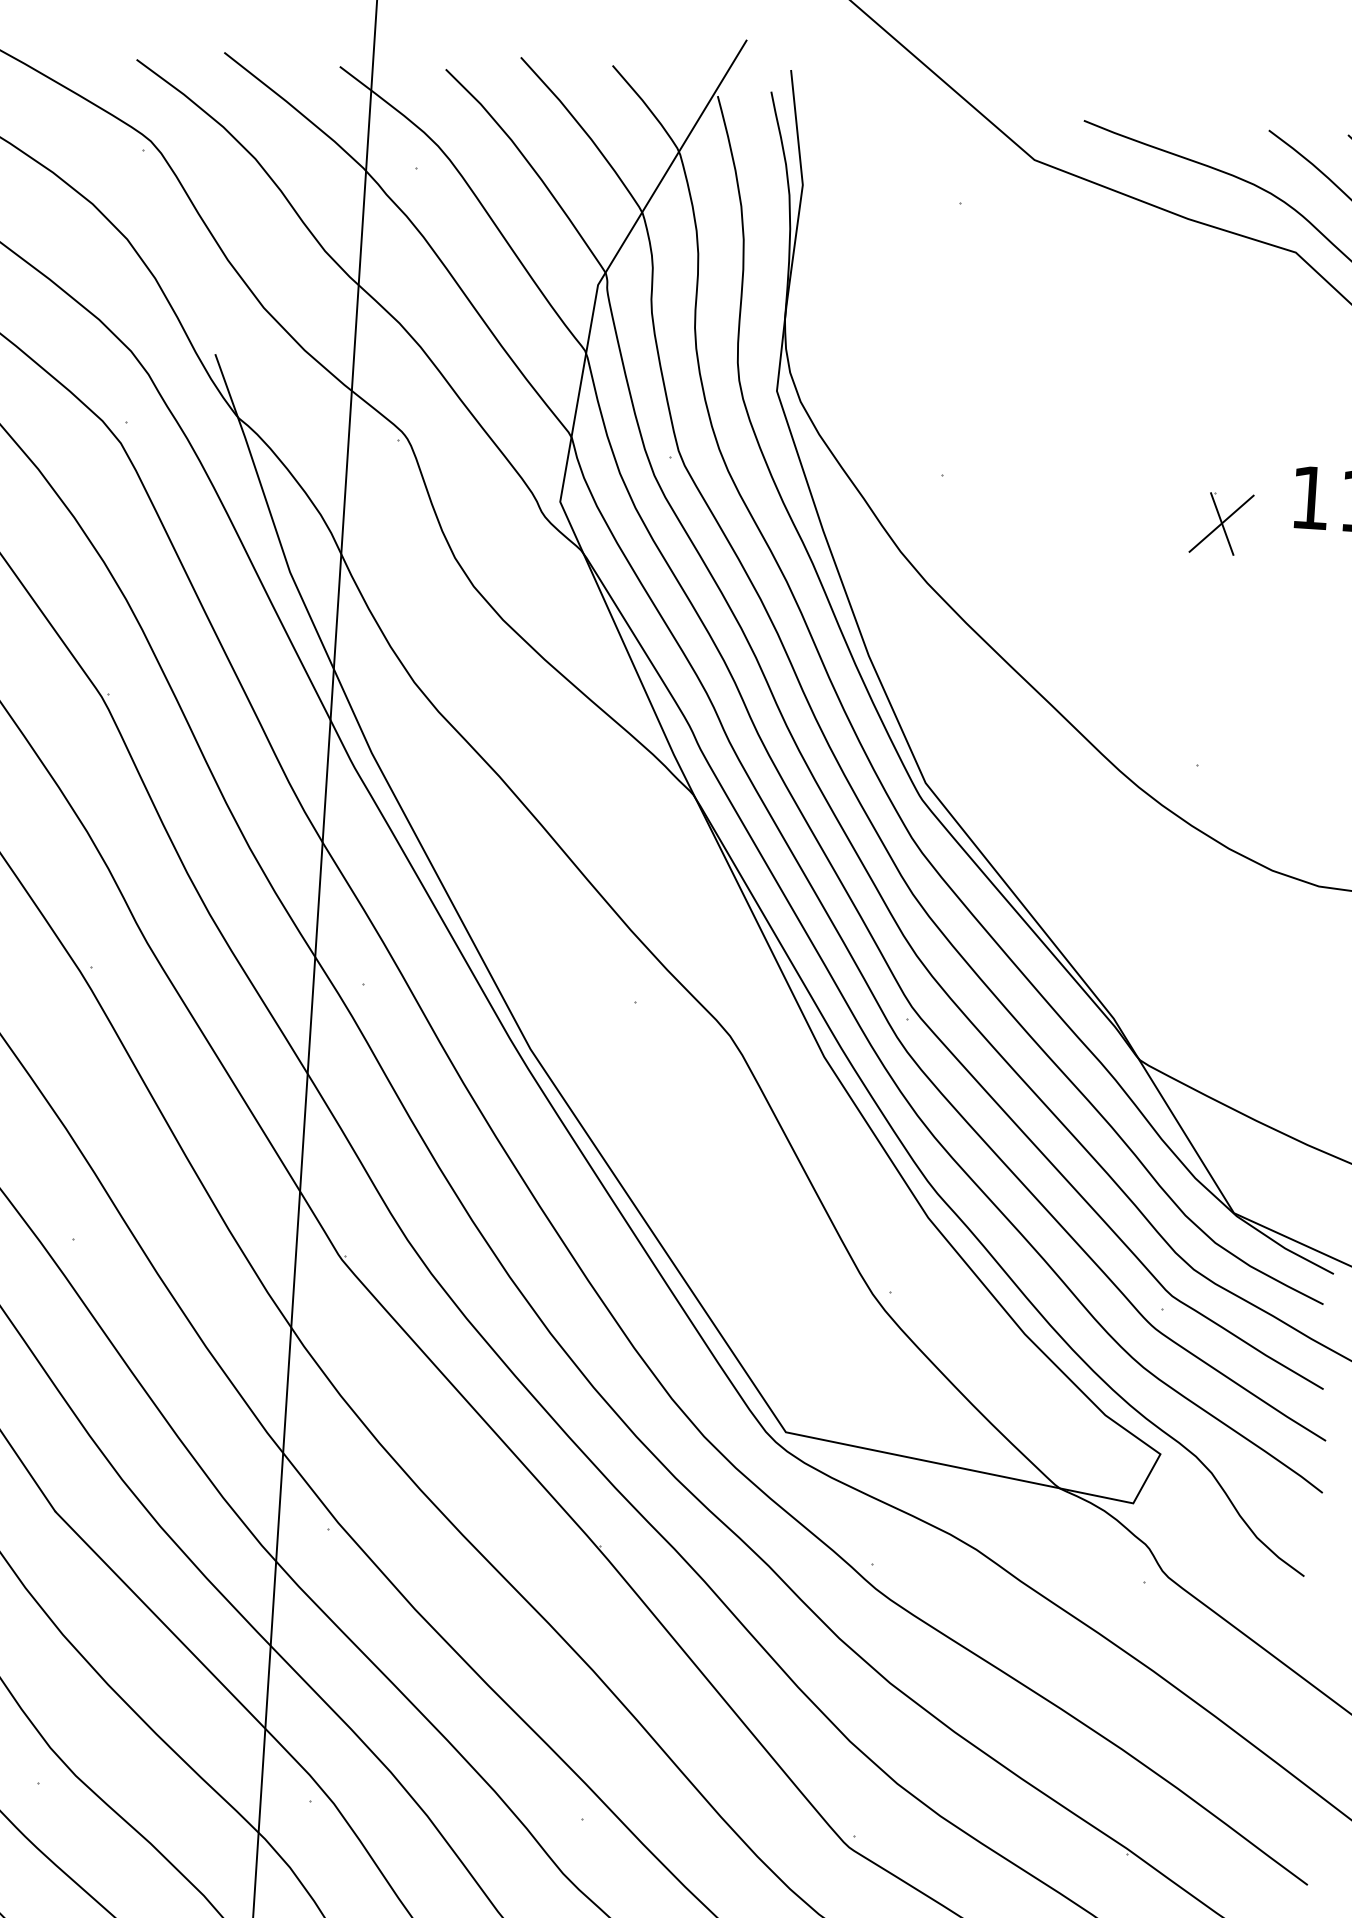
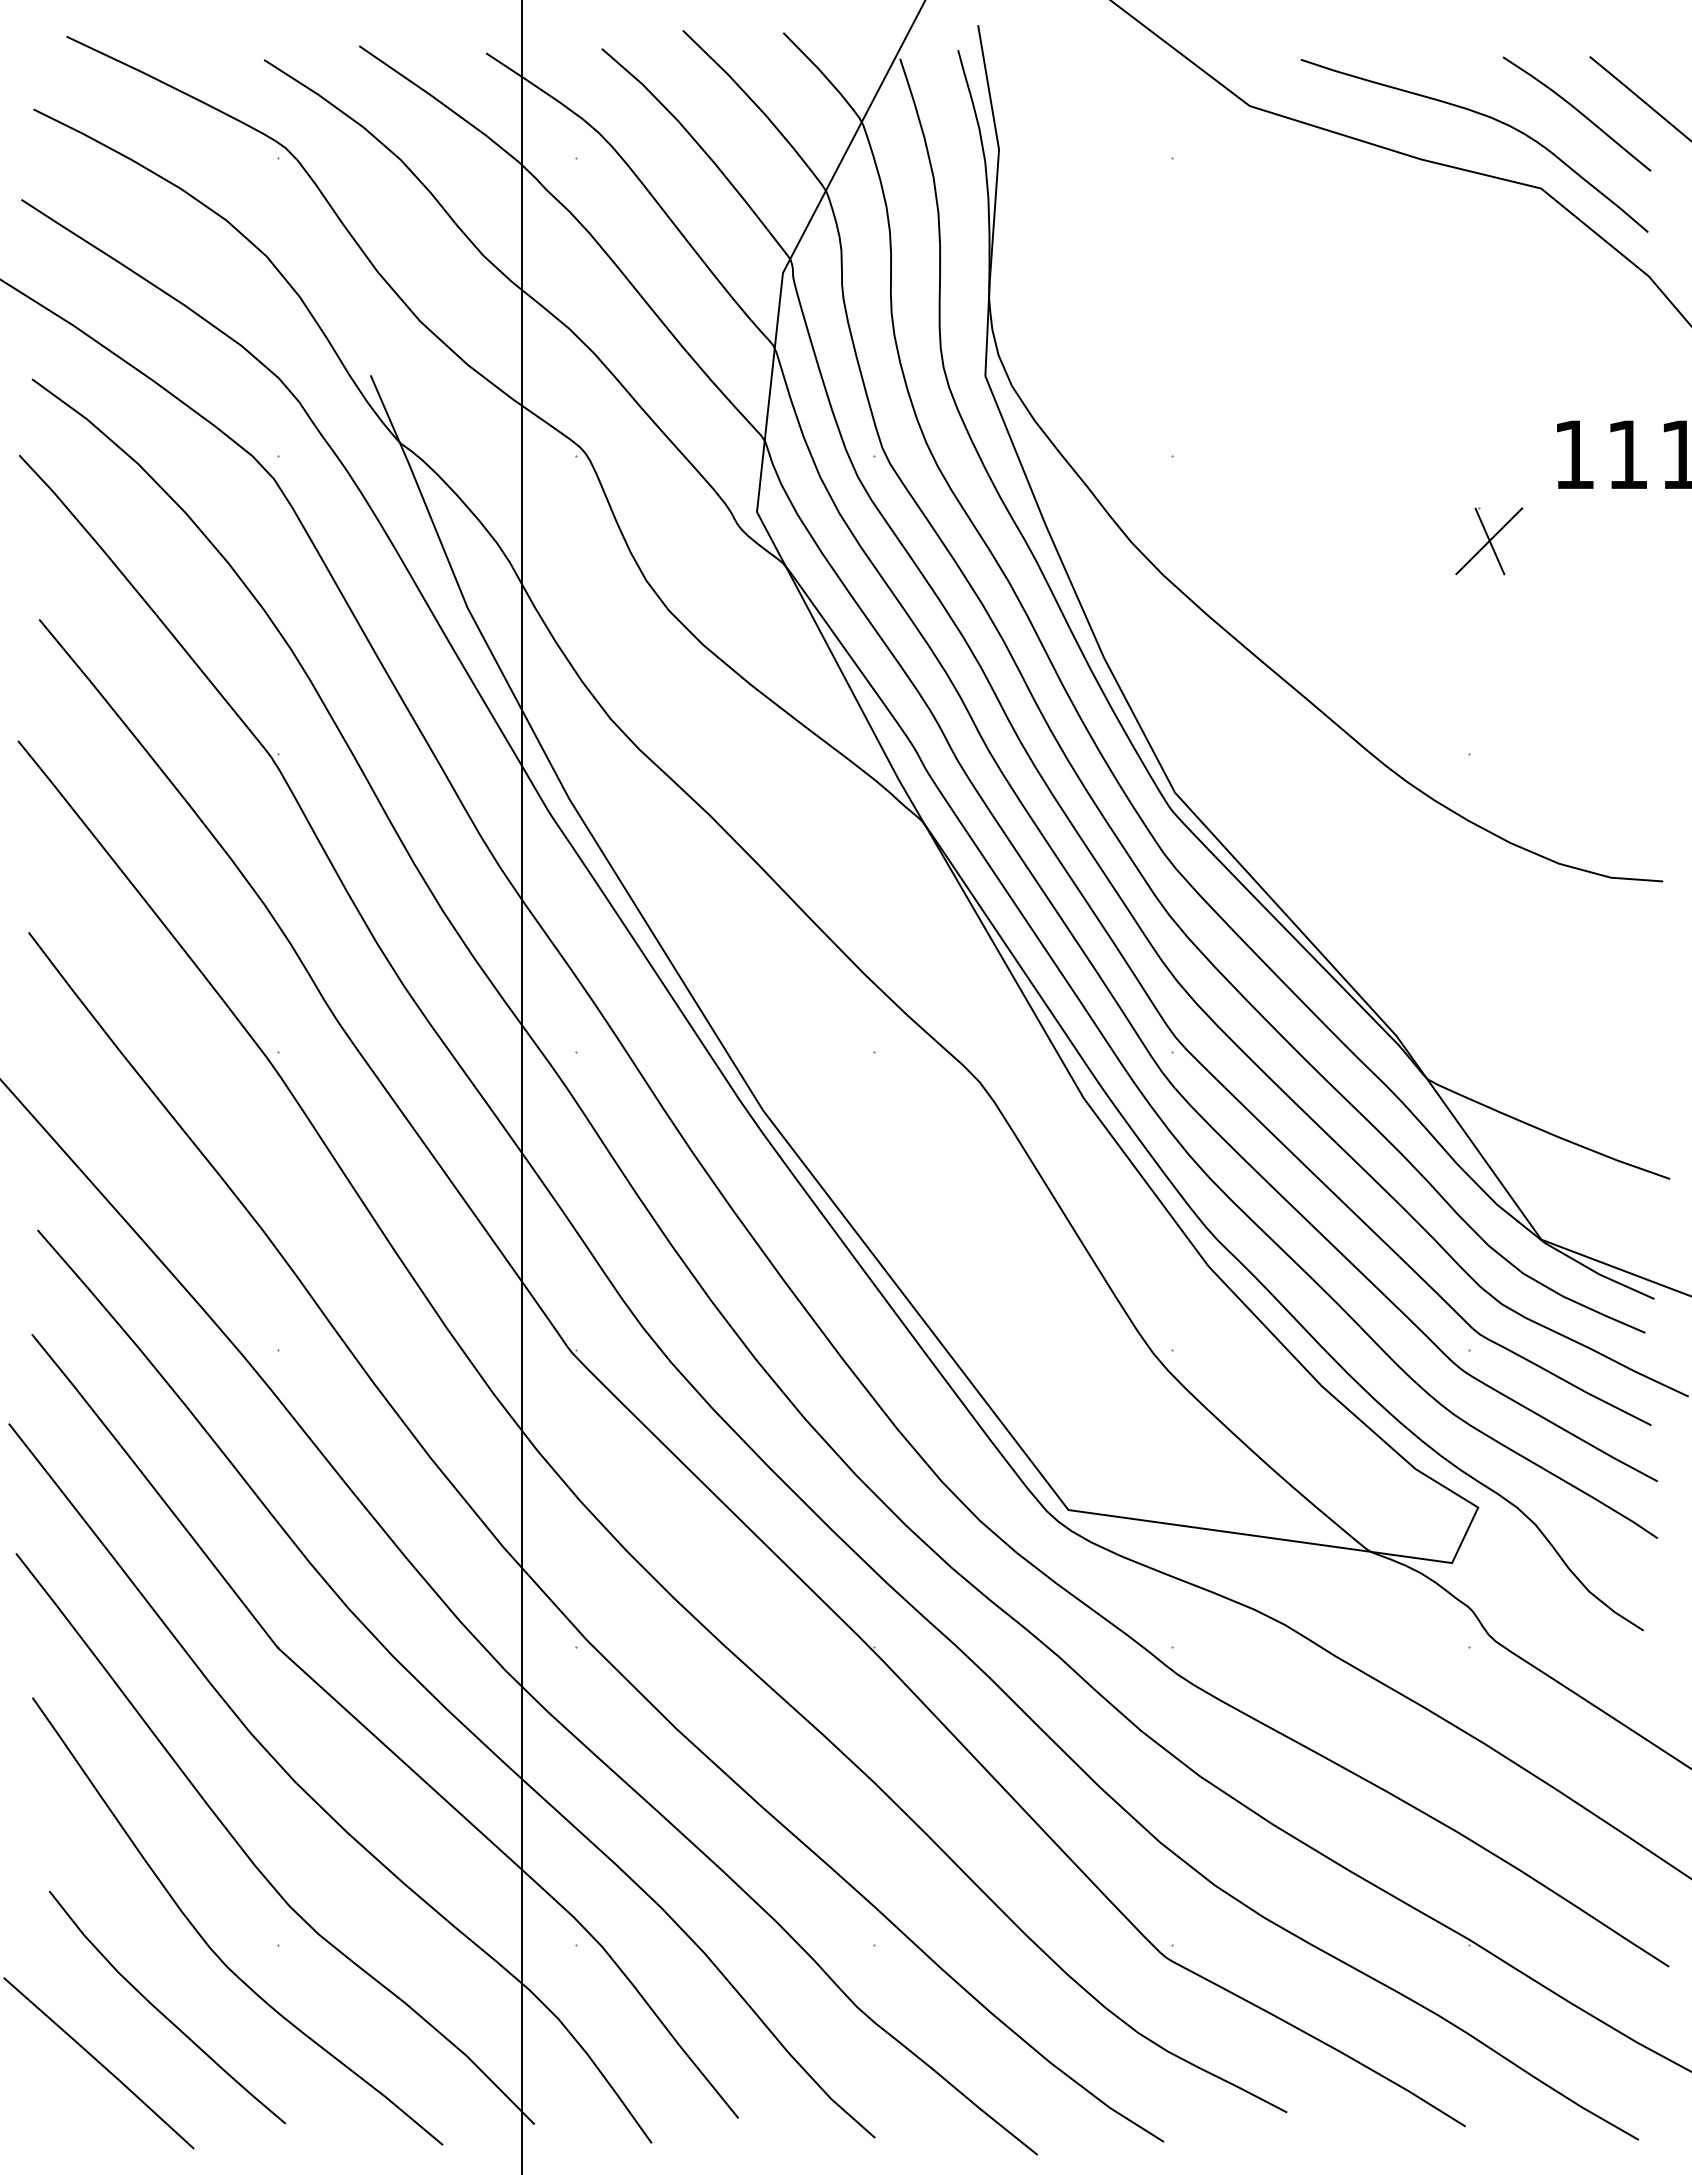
part: (1221, 523) -> (1489, 541), moved

